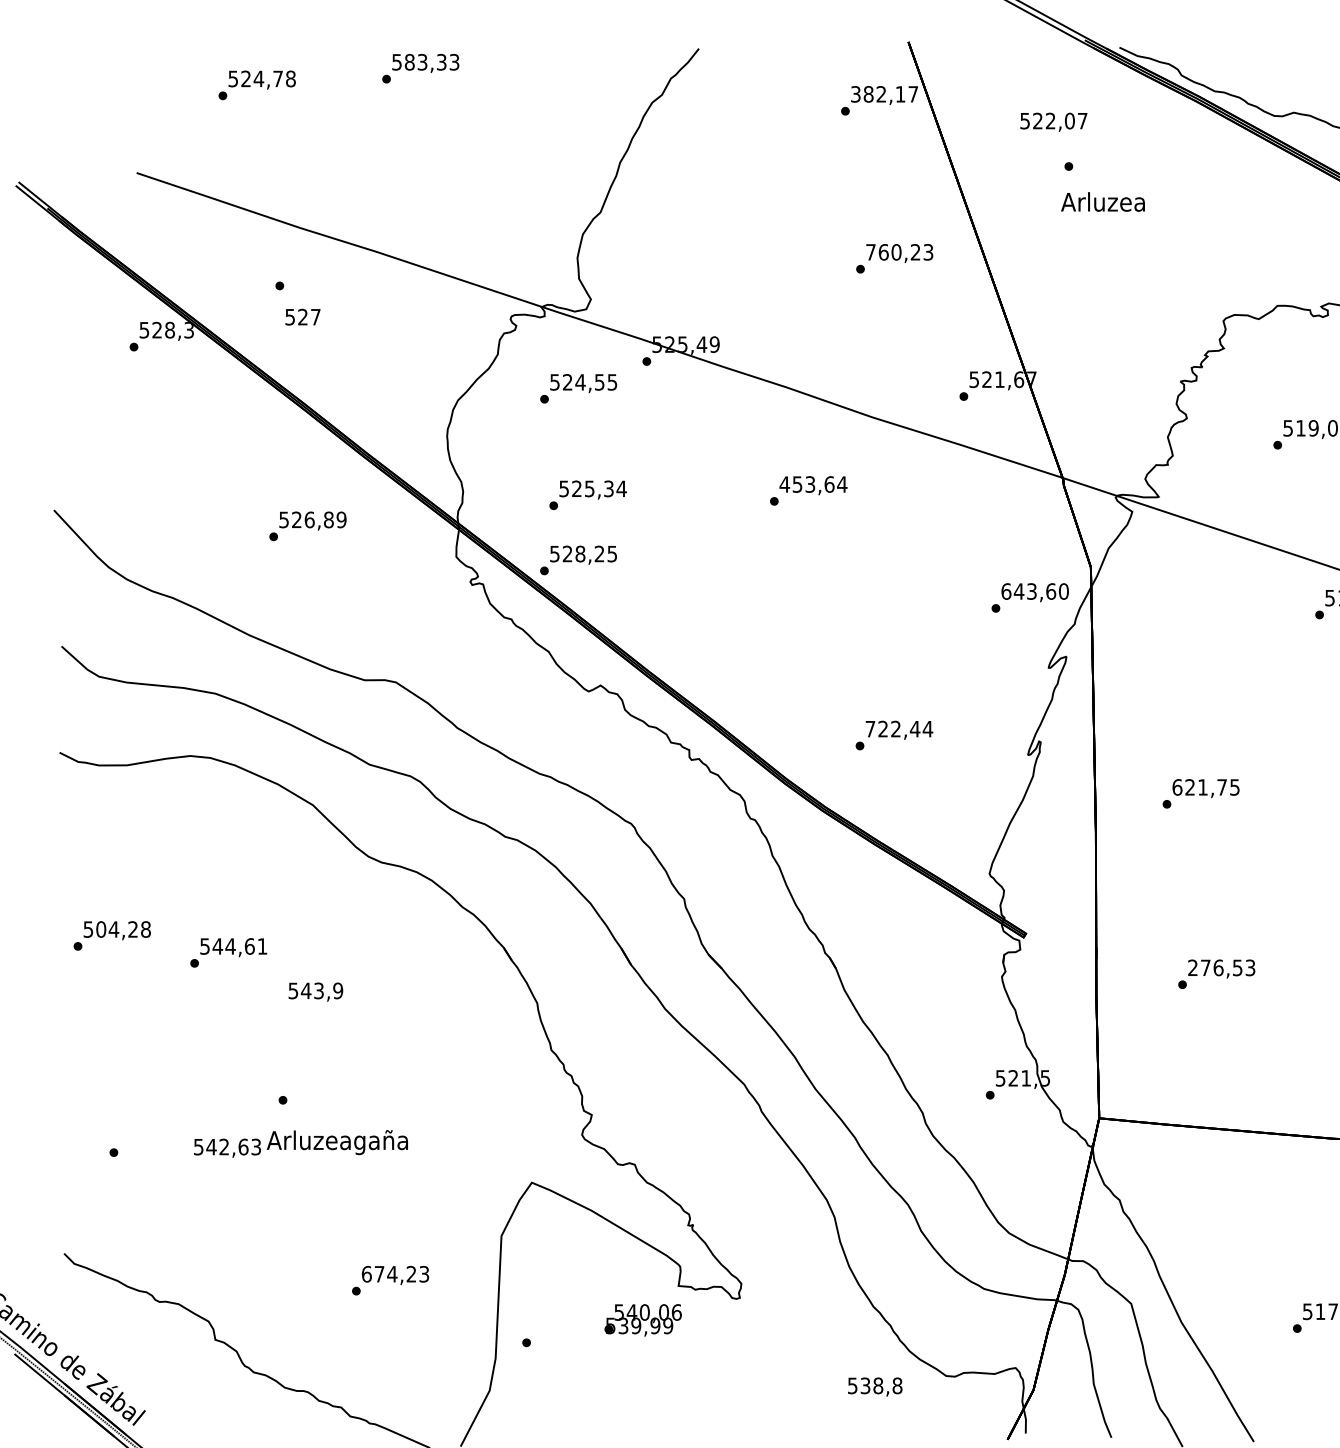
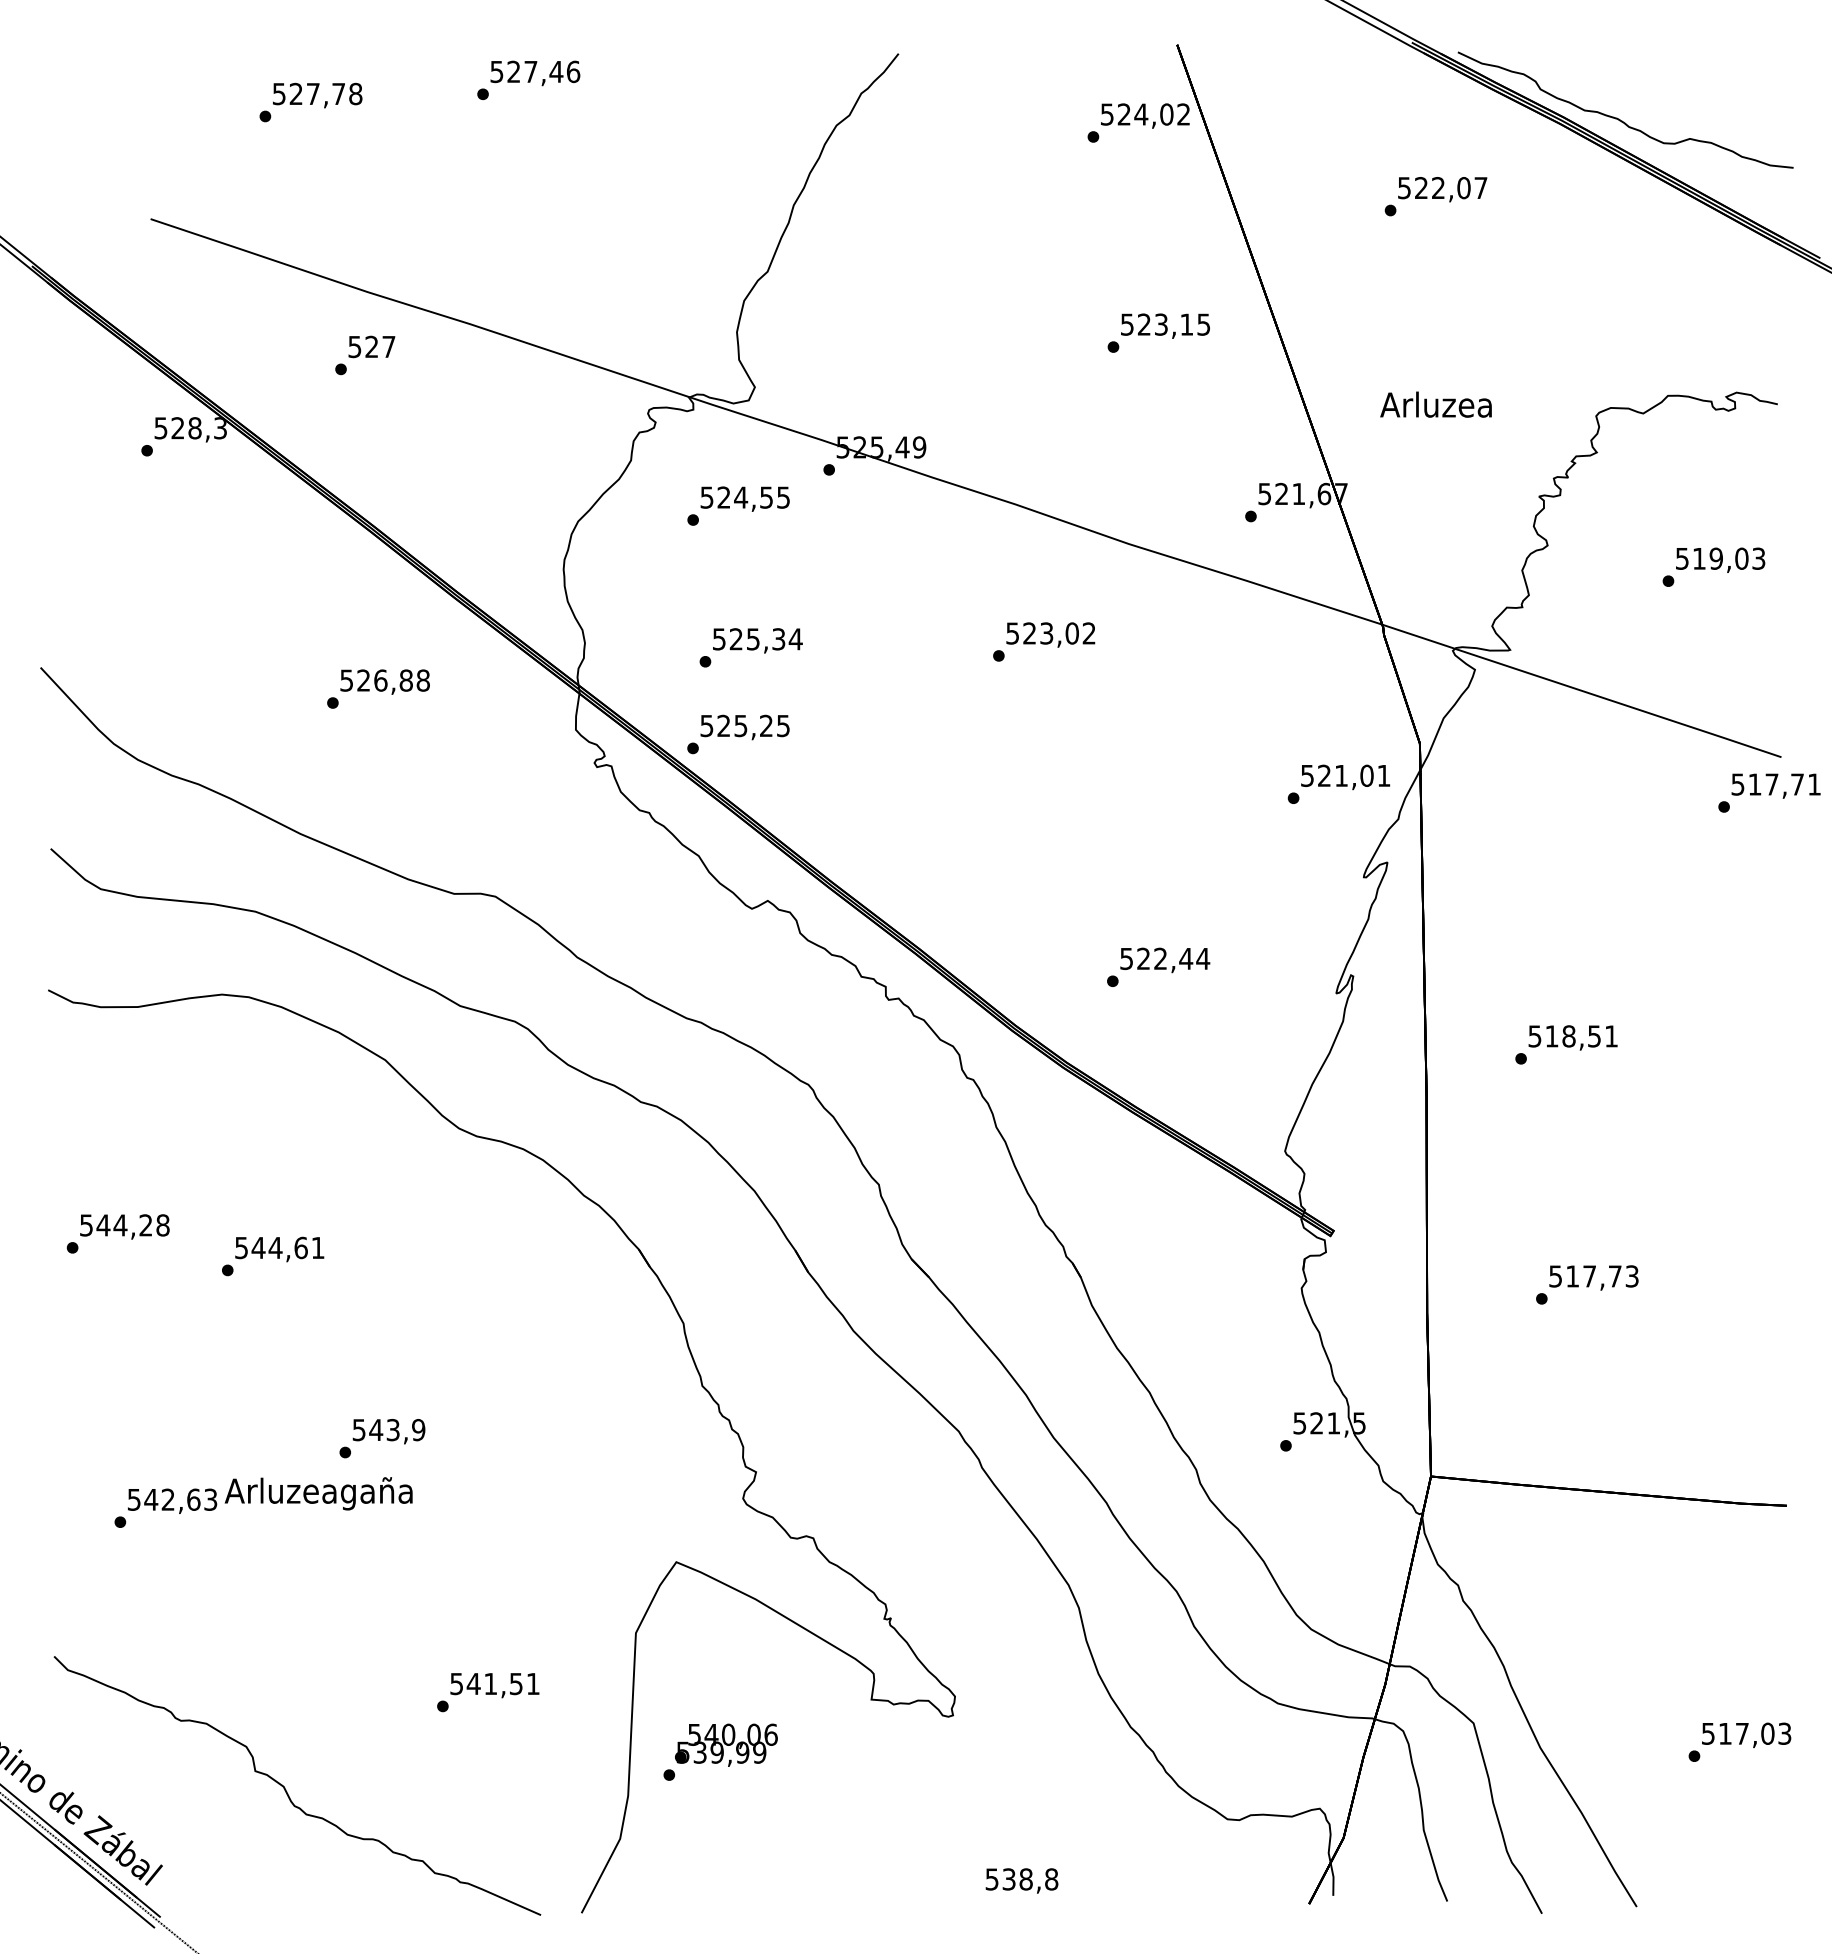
text: (432, 62) -> (543, 71), 583,33 -> 527,46
text: (259, 78) -> (313, 93), 524,78 -> 527,78
text: (884, 94) -> (1145, 114), 382,17 -> 524,02
text: (1053, 122) -> (1442, 189), moved
text: (1102, 201) -> (1435, 404), moved
text: (899, 252) -> (1165, 324), 760,23 -> 523,15
text: (302, 316) -> (371, 346), moved
text: (813, 484) -> (1050, 633), 453,64 -> 523,02
text: (341, 519) -> (422, 680), 526,89 -> 526,88
text: (580, 553) -> (740, 725), 528,25 -> 525,25
text: (1034, 591) -> (1345, 775), 643,60 -> 521,01
text: (870, 729) -> (1126, 959), 722,44 -> 522,44
text: (1205, 787) -> (1572, 1036), 621,75 -> 518,51
text: (101, 929) -> (103, 1225), 504,28 -> 544,28
text: (1215, 967) -> (1585, 1276), 276,53 -> 517,73
text: (315, 991) -> (388, 1431), moved
text: (301, 1143) -> (270, 1495), moved
text: (395, 1273) -> (494, 1683), 674,23 -> 541,51
text: (643, 1319) -> (726, 1744), moved
text: (874, 1386) -> (1021, 1880), moved

